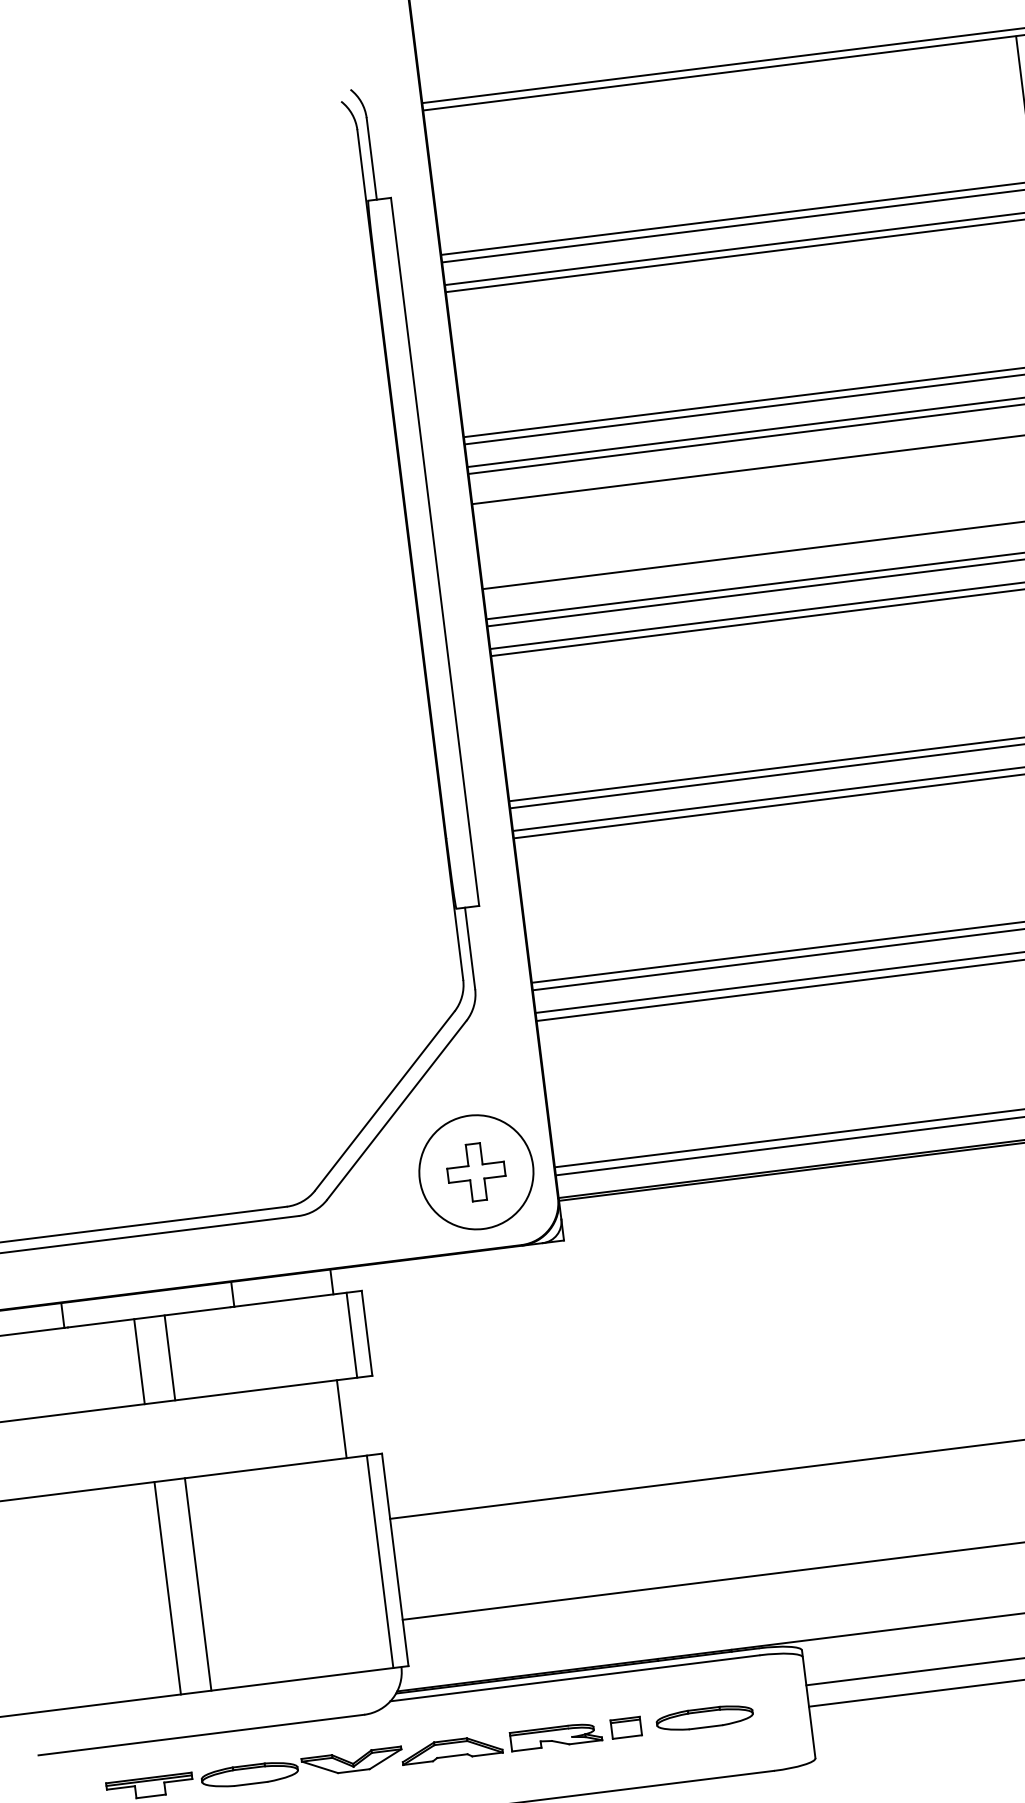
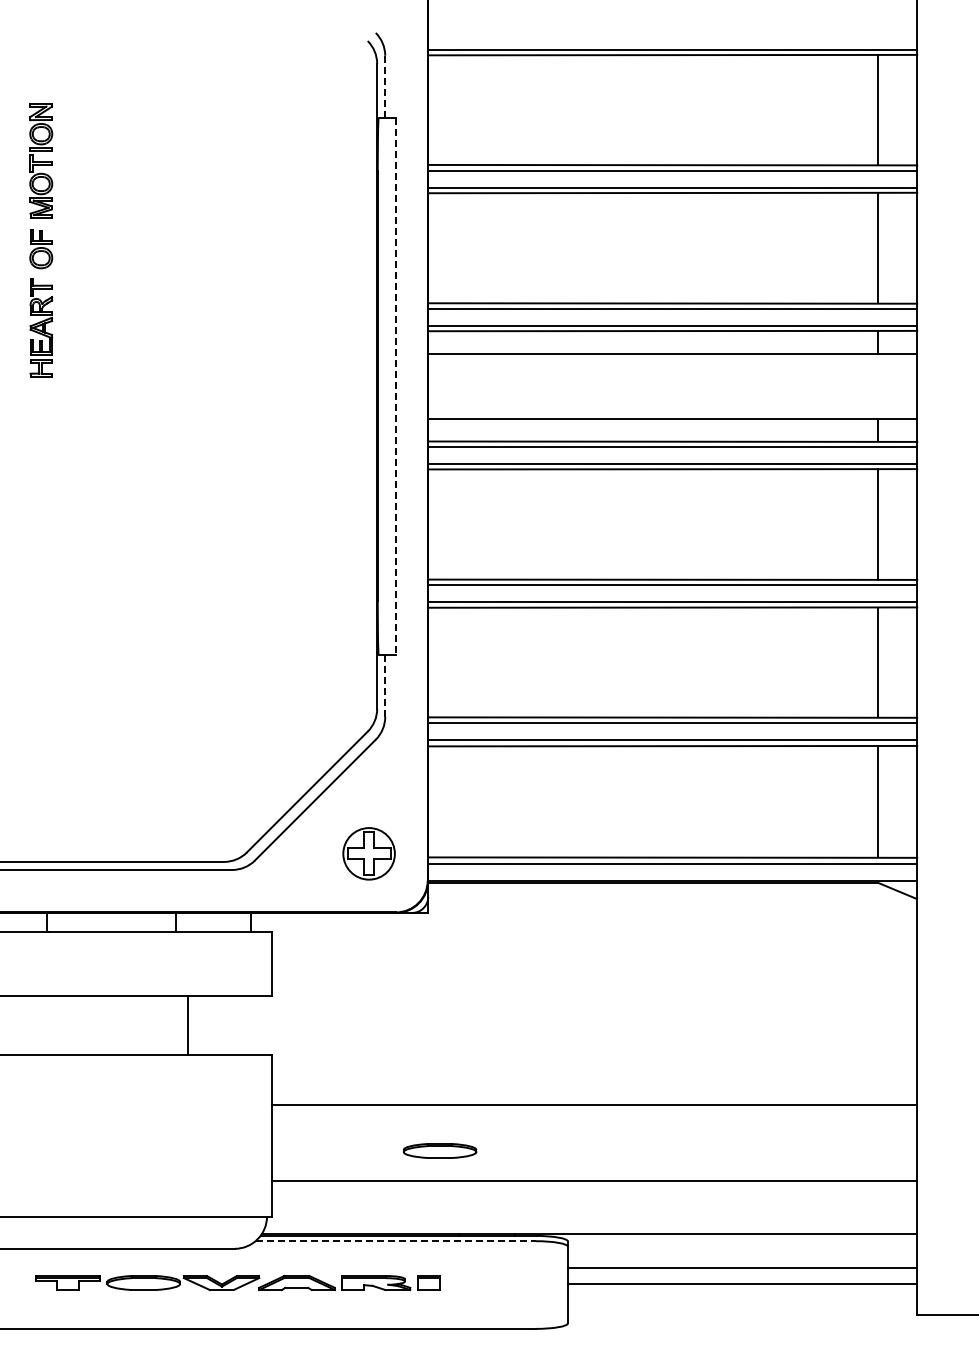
line: (372, 158) -> (385, 86), solid -> dashed
line: (434, 552) -> (395, 386), solid -> dashed
line: (470, 947) -> (385, 685), solid -> dashed
circle: (476, 1171) -> (369, 853), size x0.6
line: (351, 1334) -> (260, 963), removed
line: (169, 1357) -> (122, 963), removed
line: (139, 1361) -> (99, 963), removed
line: (341, 1418) -> (187, 1025), moved
line: (379, 1561) -> (260, 1135), removed
line: (197, 1583) -> (122, 1135), removed
line: (167, 1587) -> (99, 1135), removed
line: (576, 1678) -> (396, 1241), solid -> dashed
part: (704, 1717) -> (439, 1150), moved

